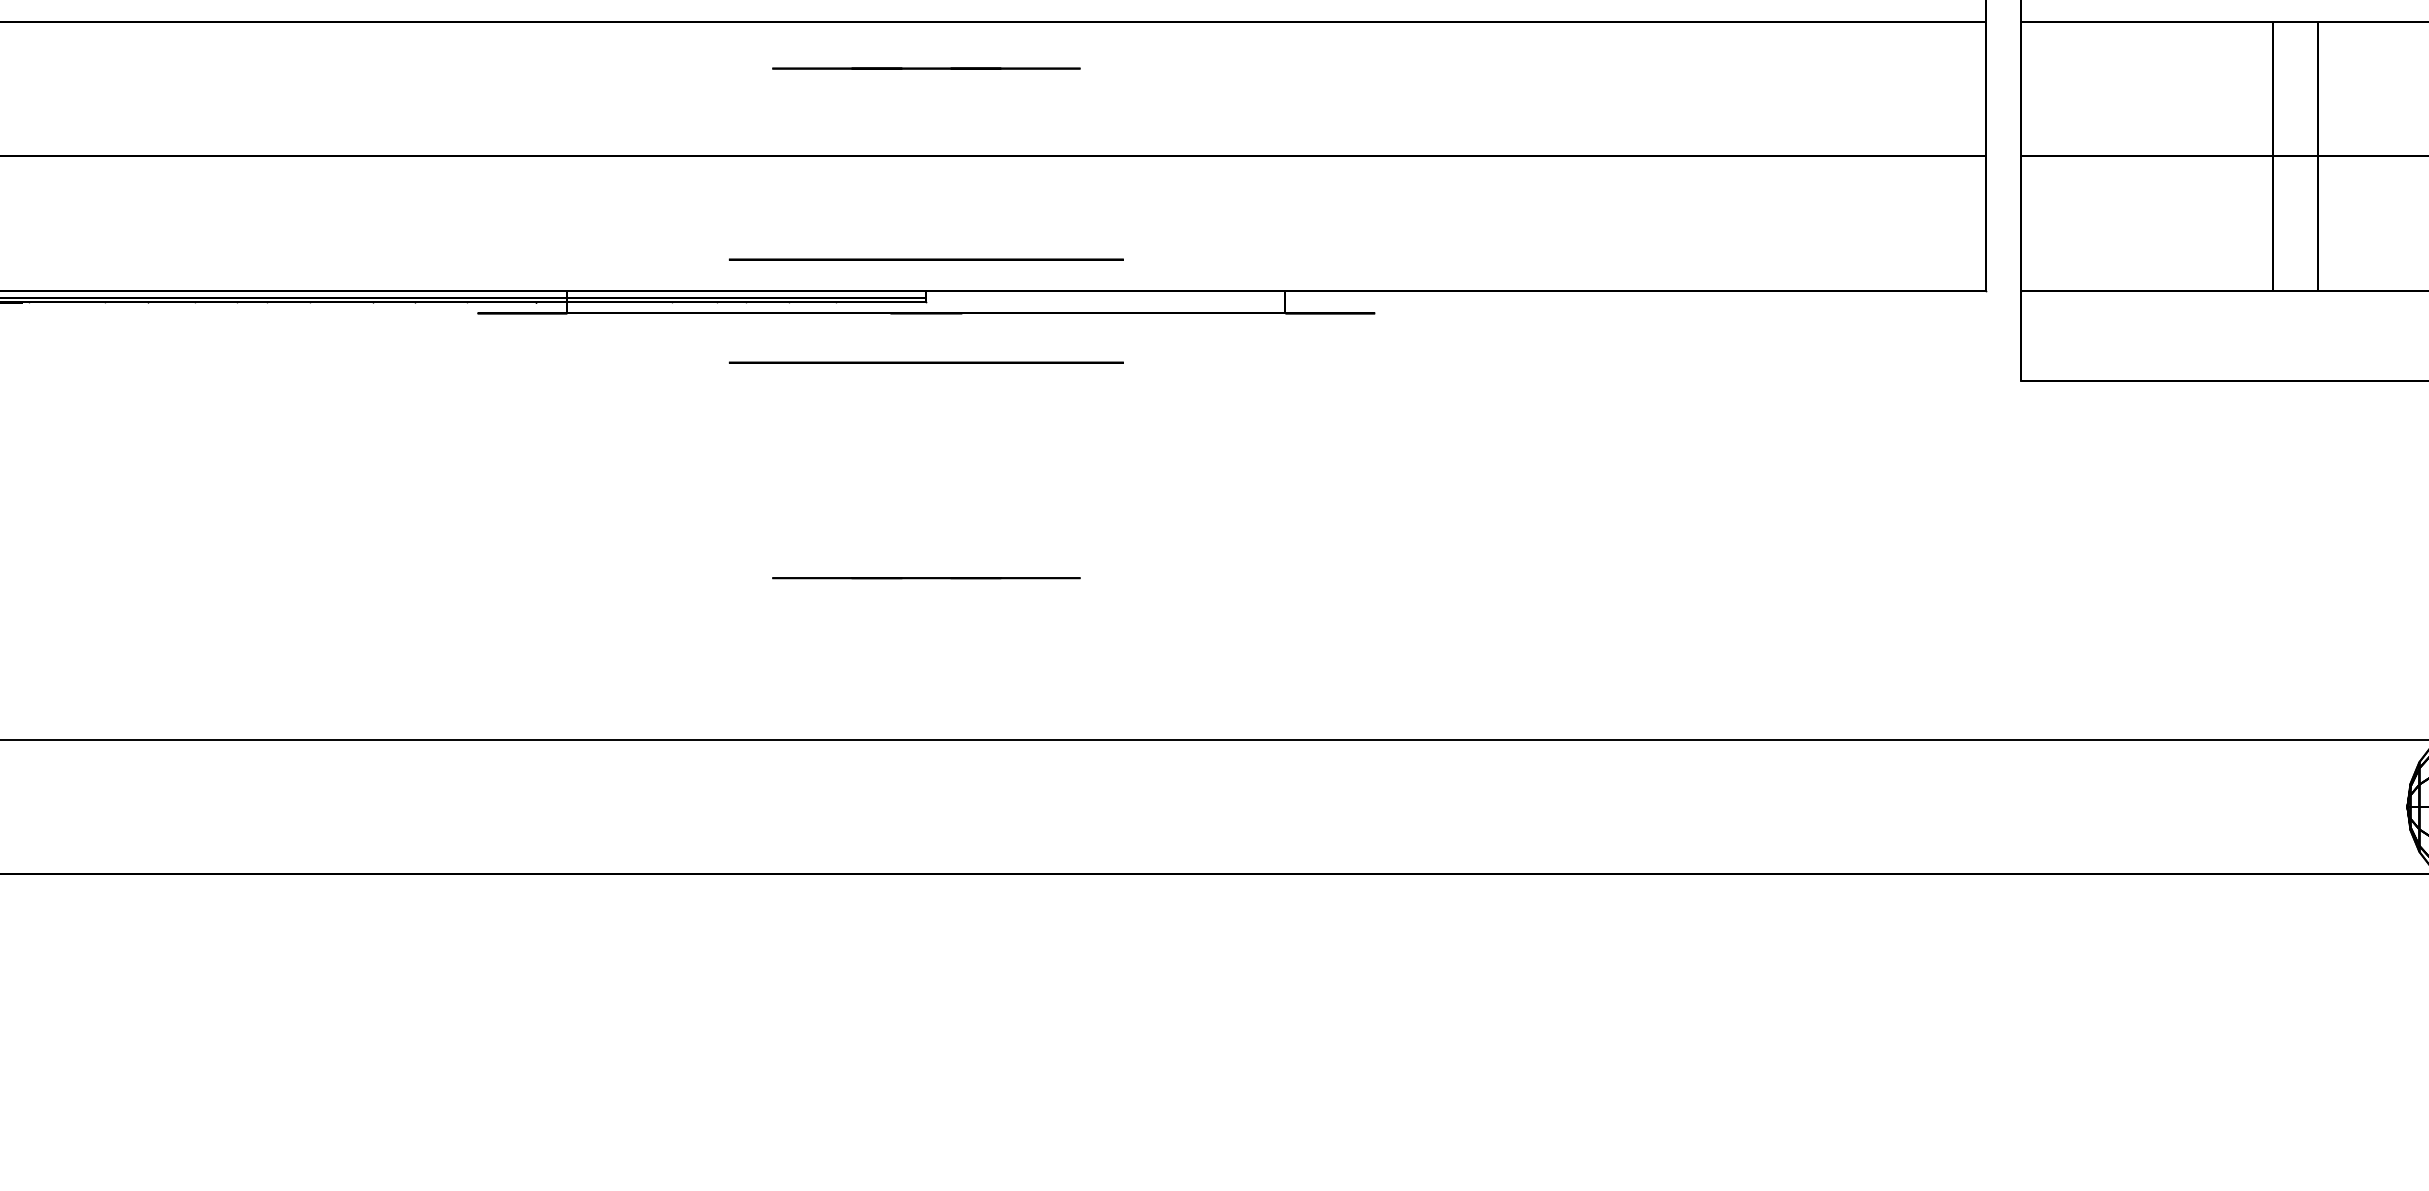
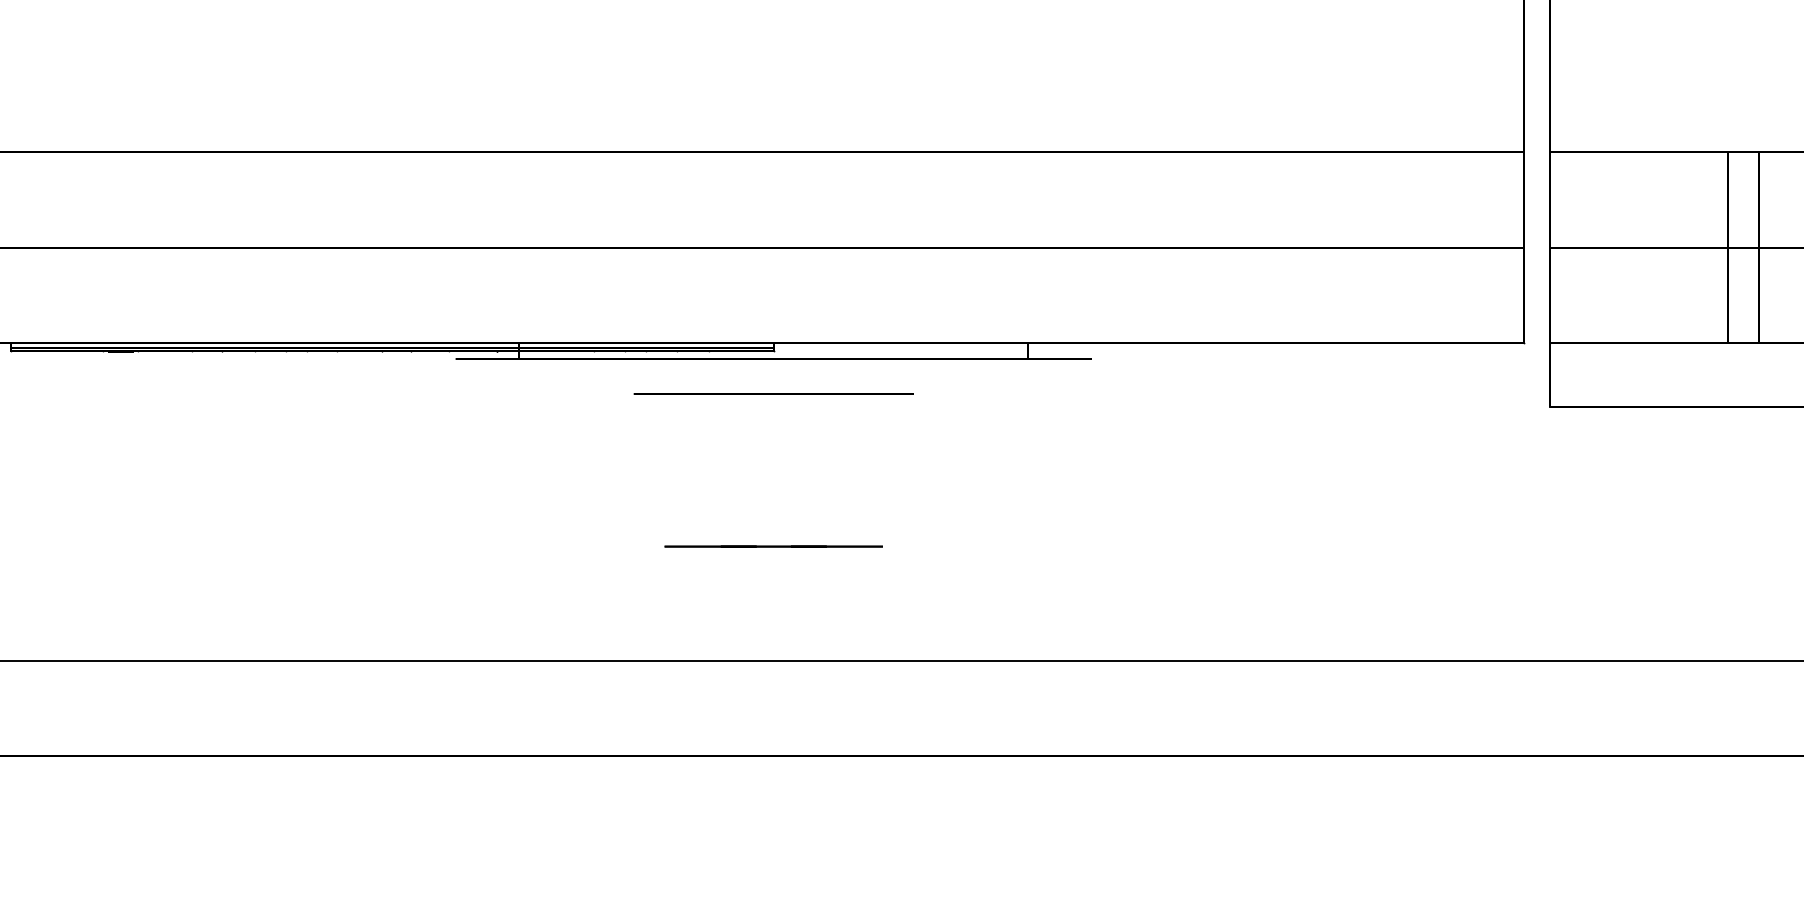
line: (926, 68) -> (773, 185), removed
circle: (926, 258) -> (773, 320), removed

